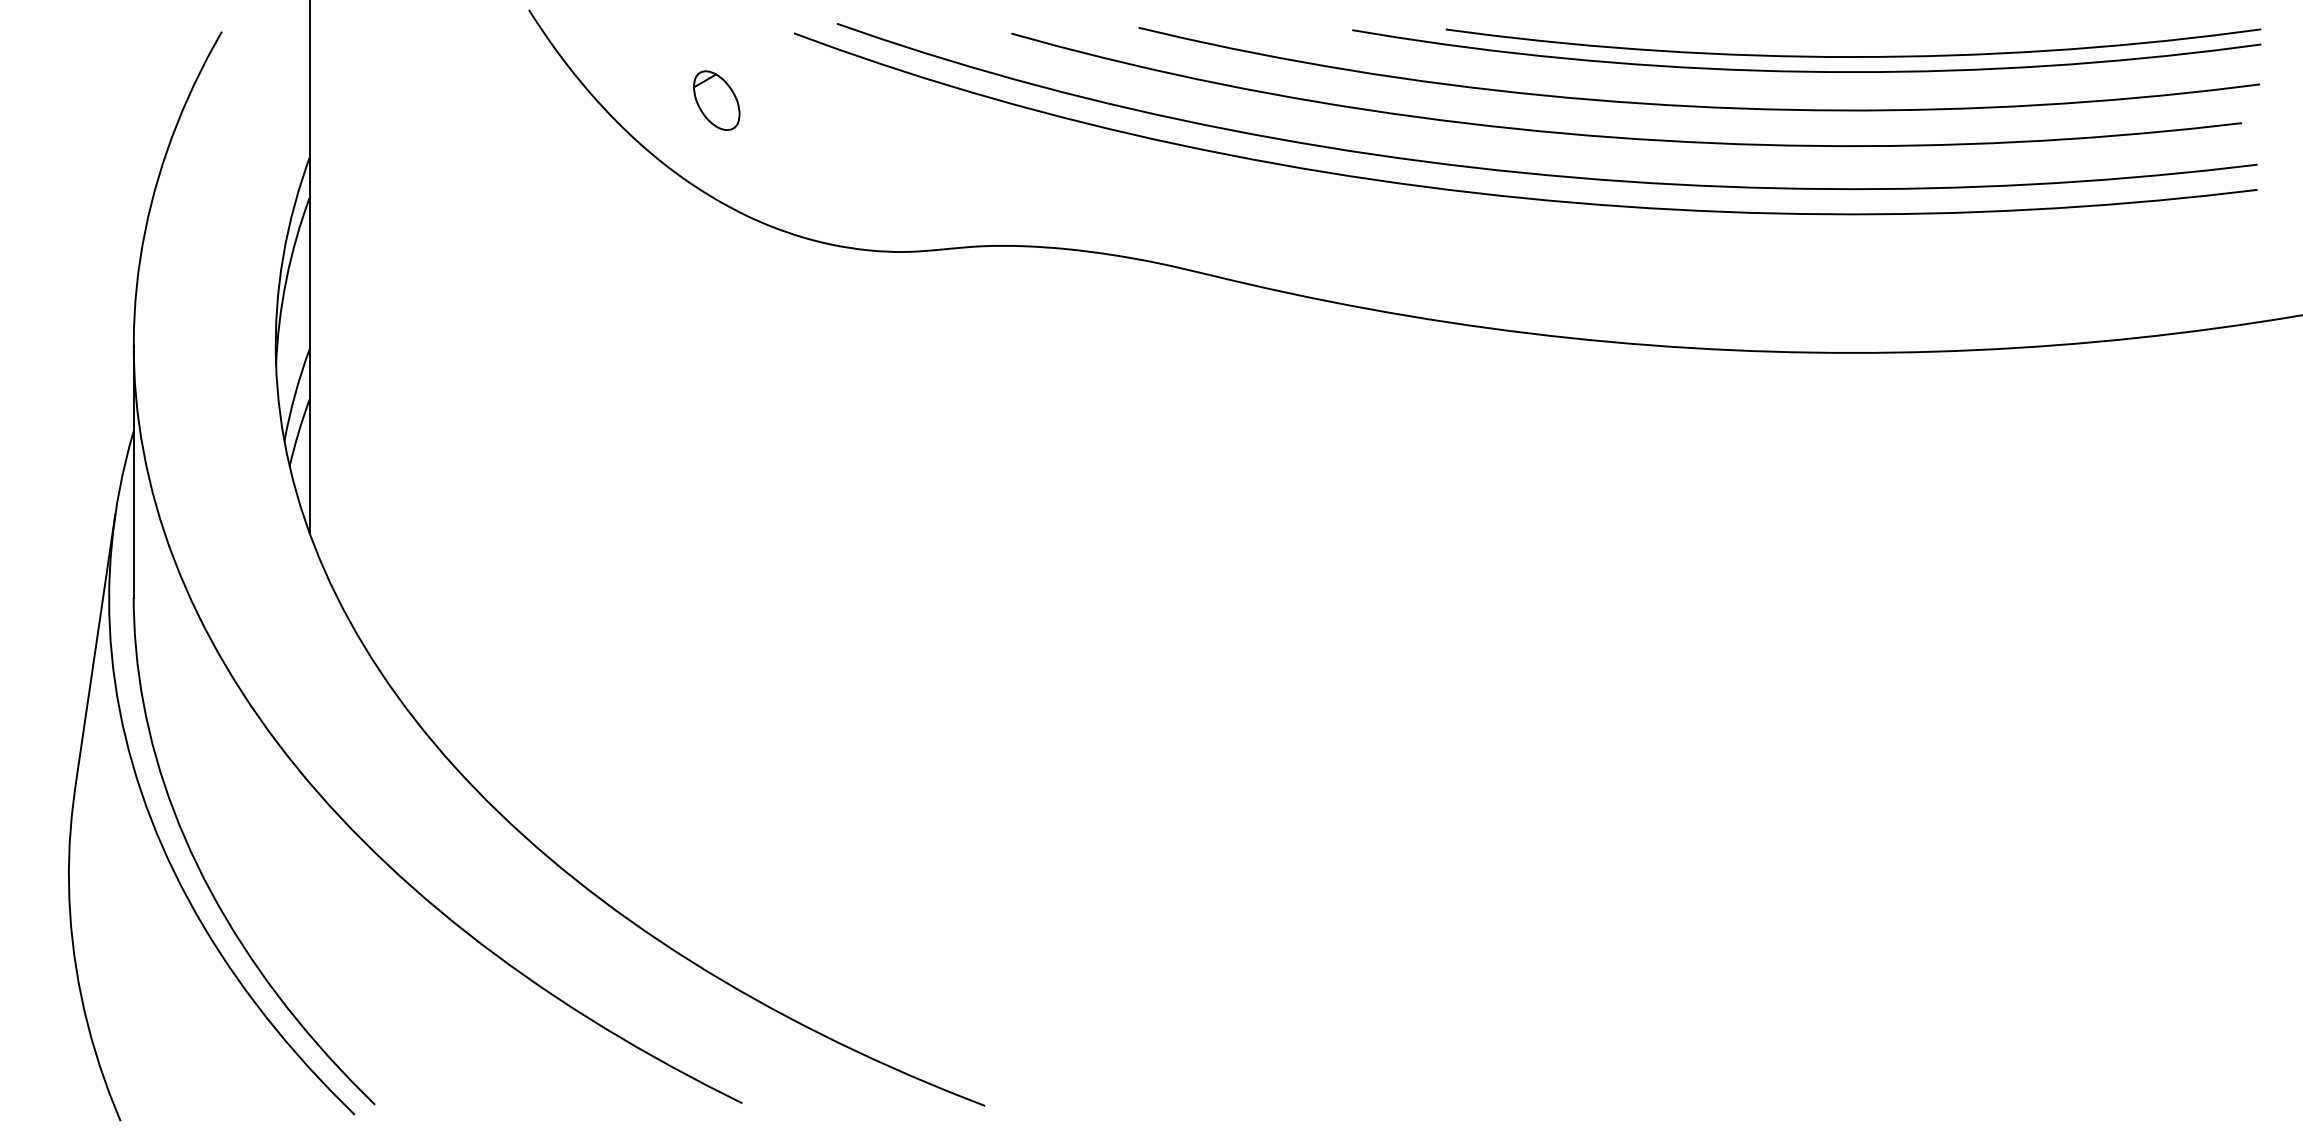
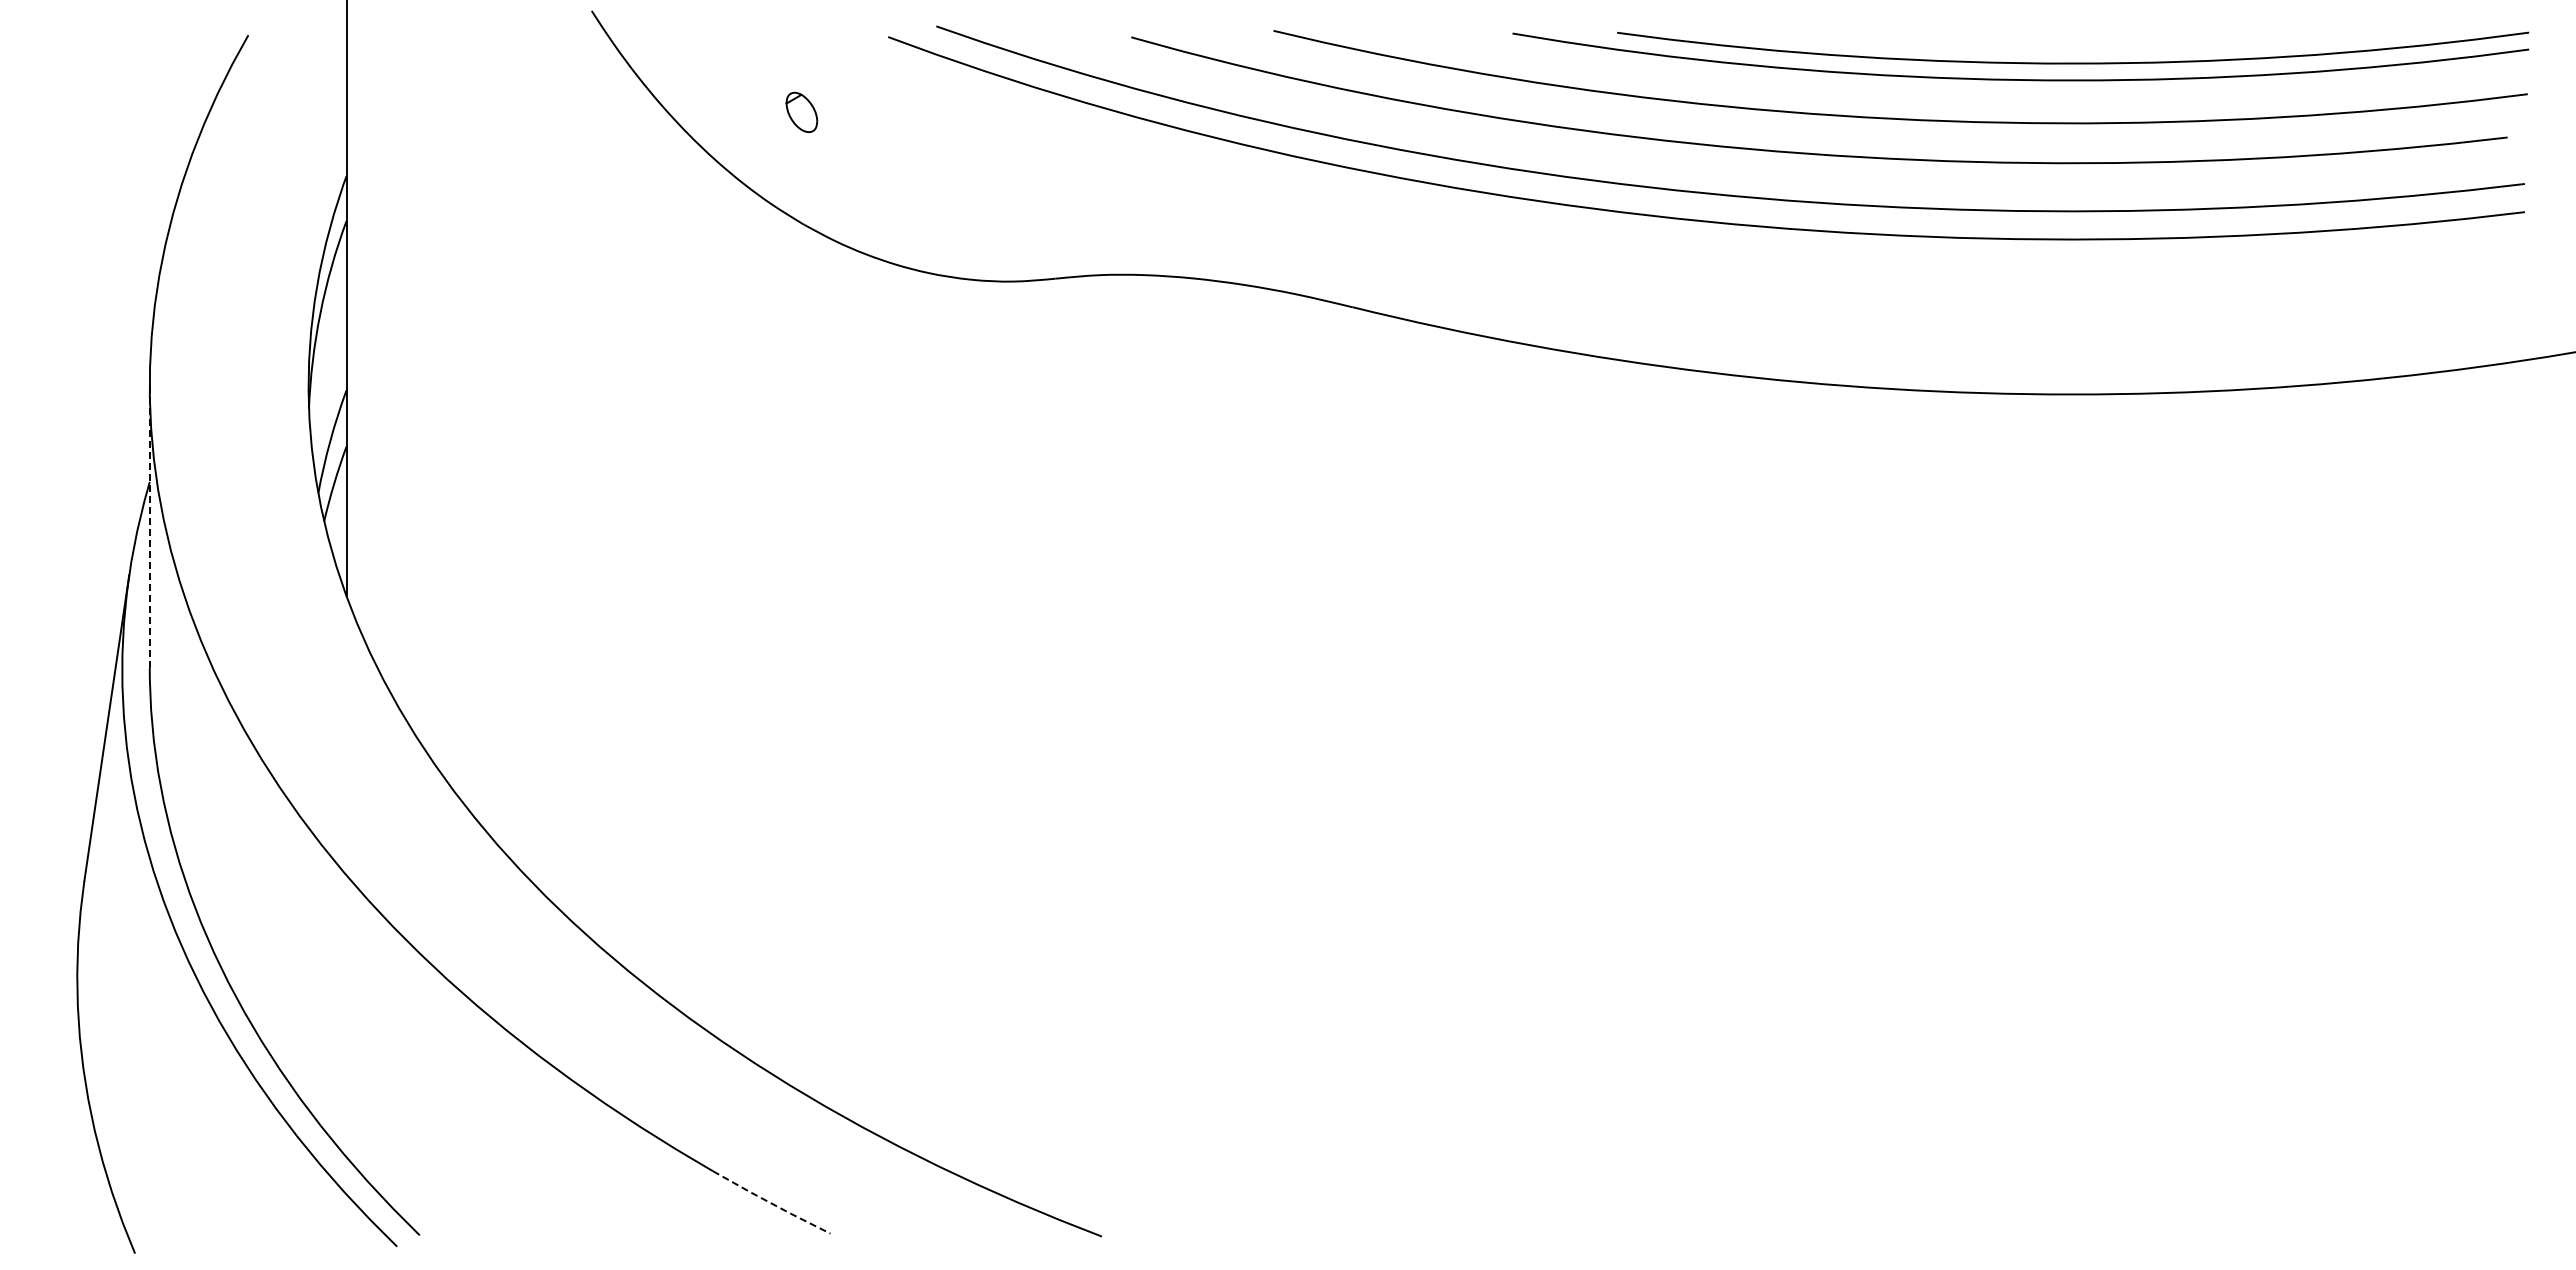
part: (716, 100) -> (801, 112), size x0.6
line: (133, 471) -> (149, 527), solid -> dashed
line: (689, 1076) -> (771, 1203), solid -> dashed

